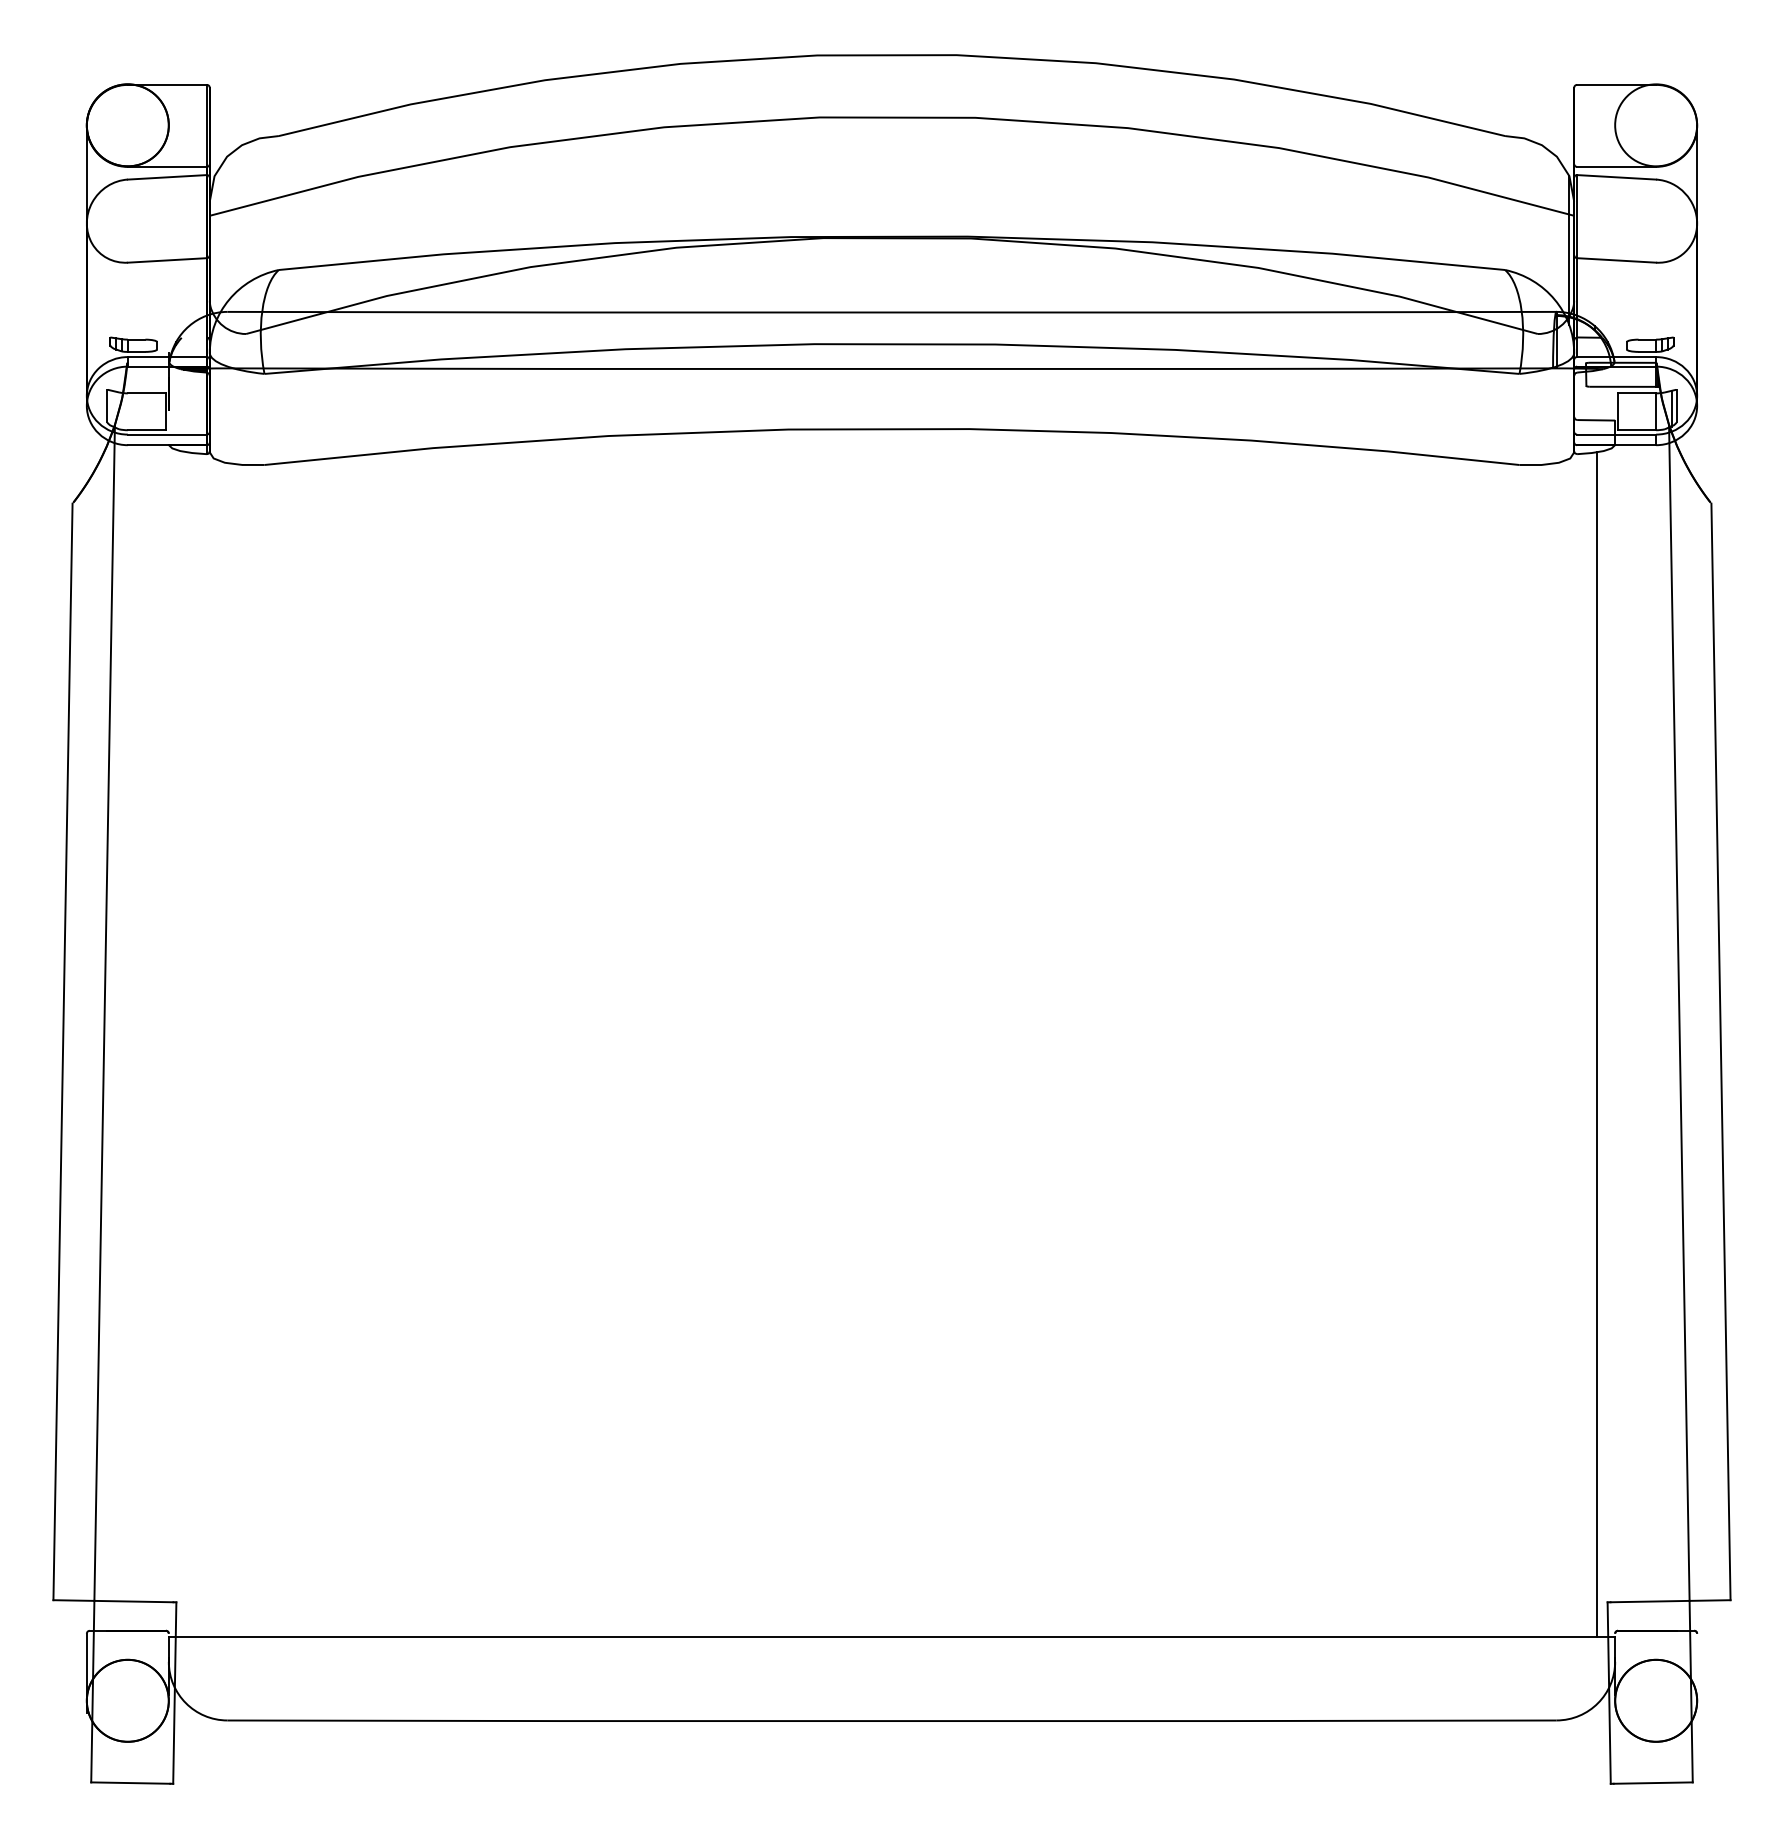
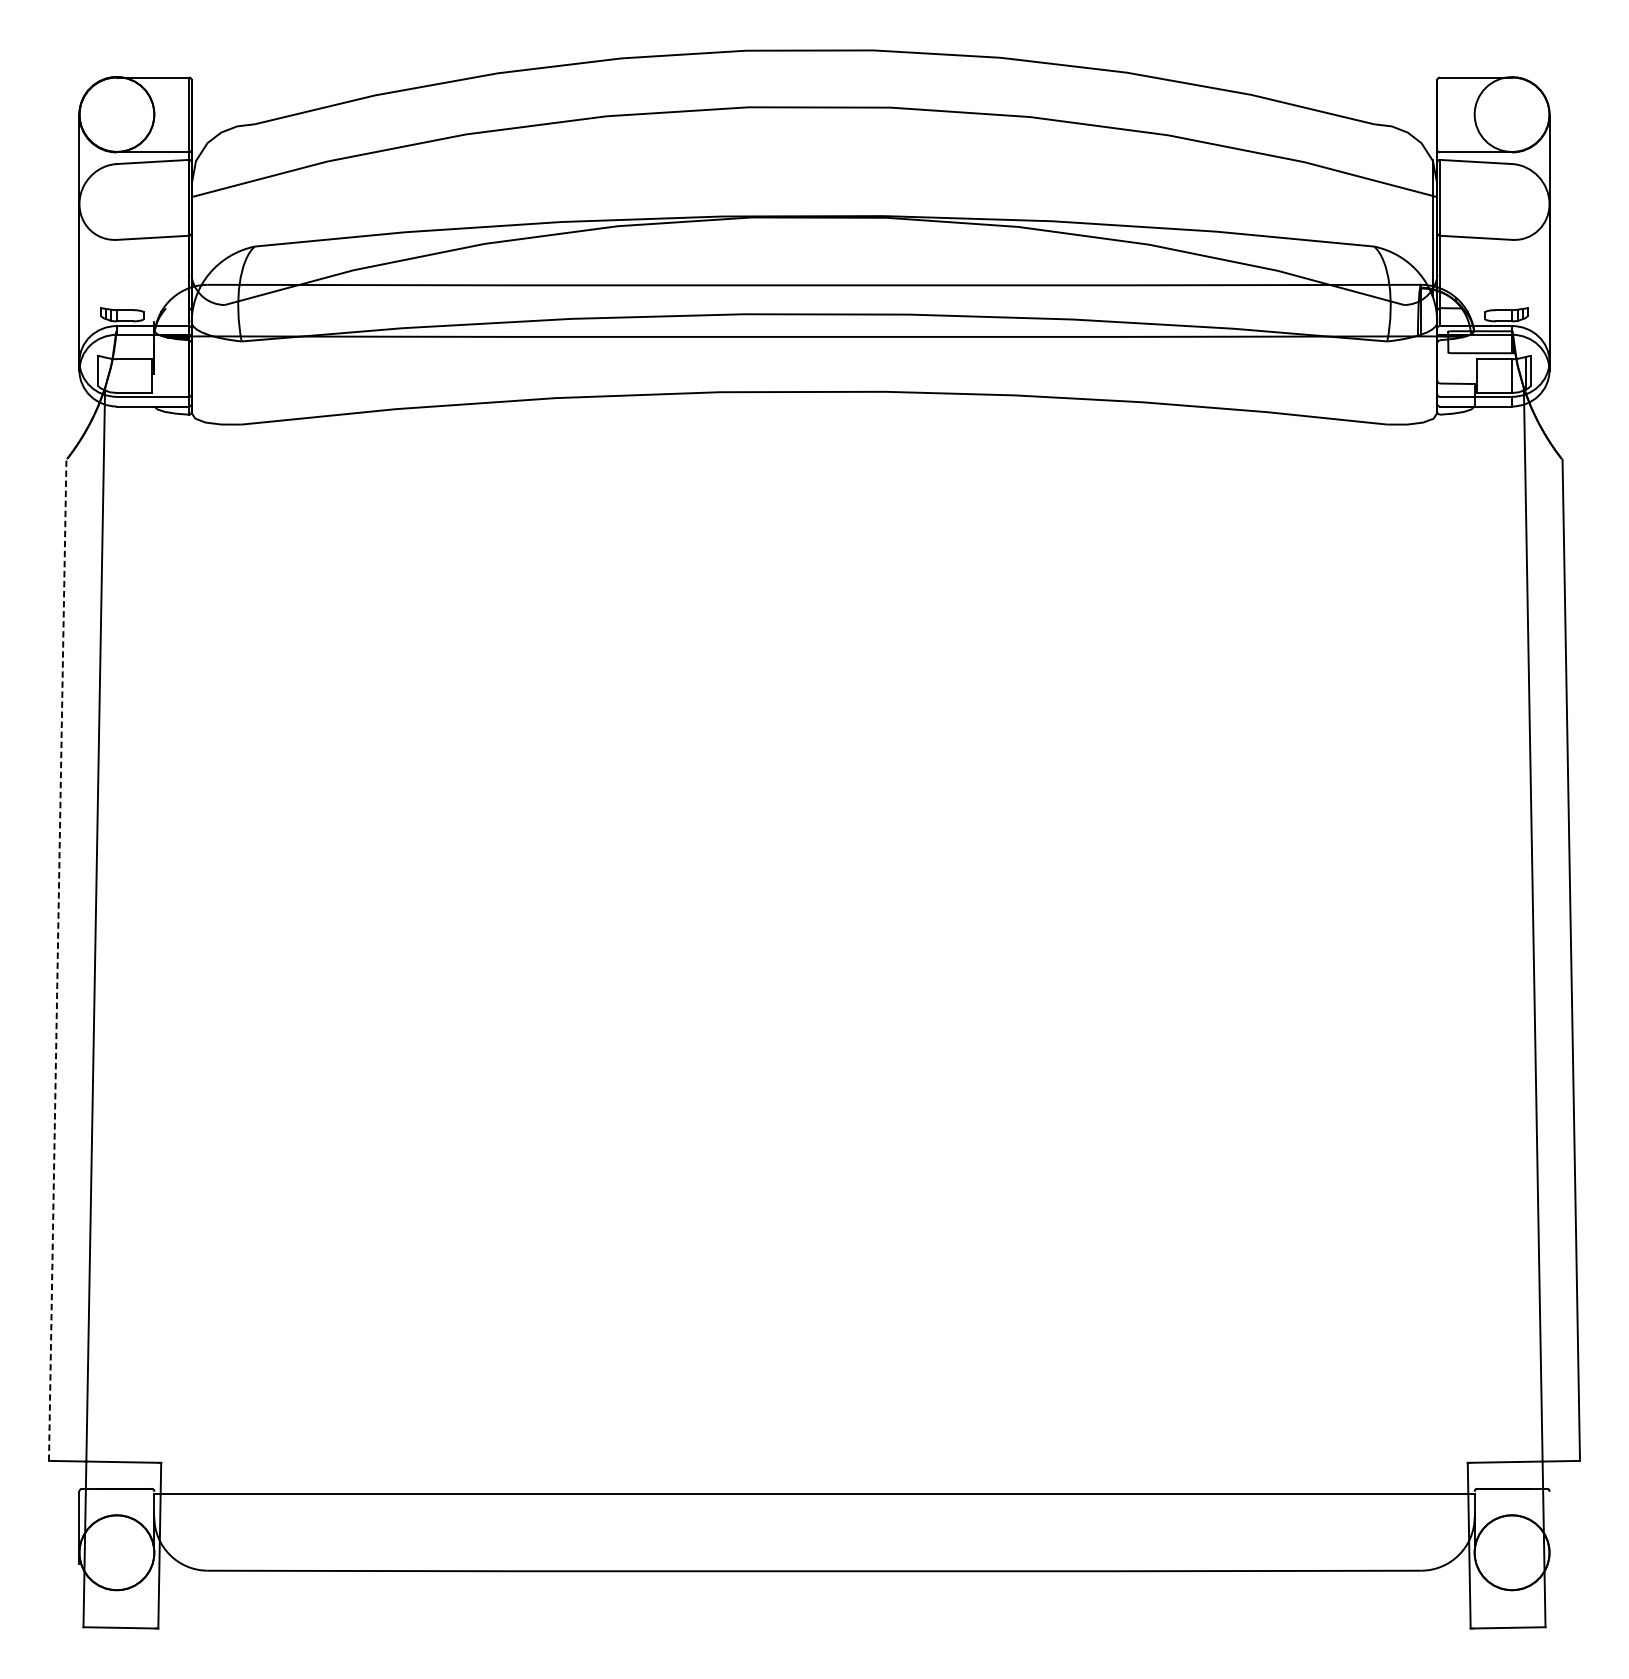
line: (1596, 1044) -> (1457, 953), removed
line: (63, 1051) -> (58, 960), solid -> dashed

